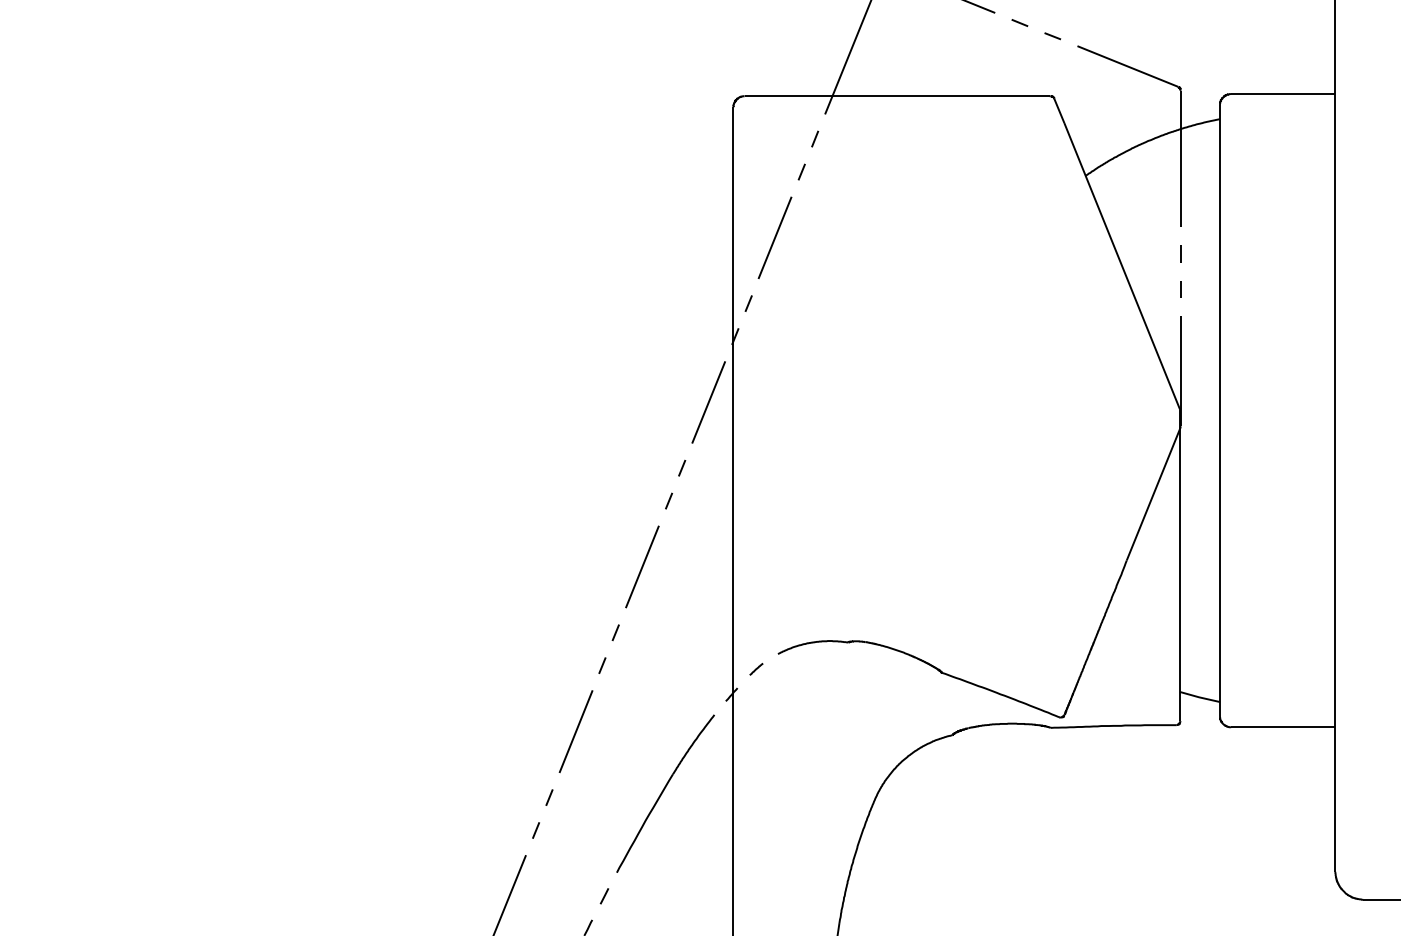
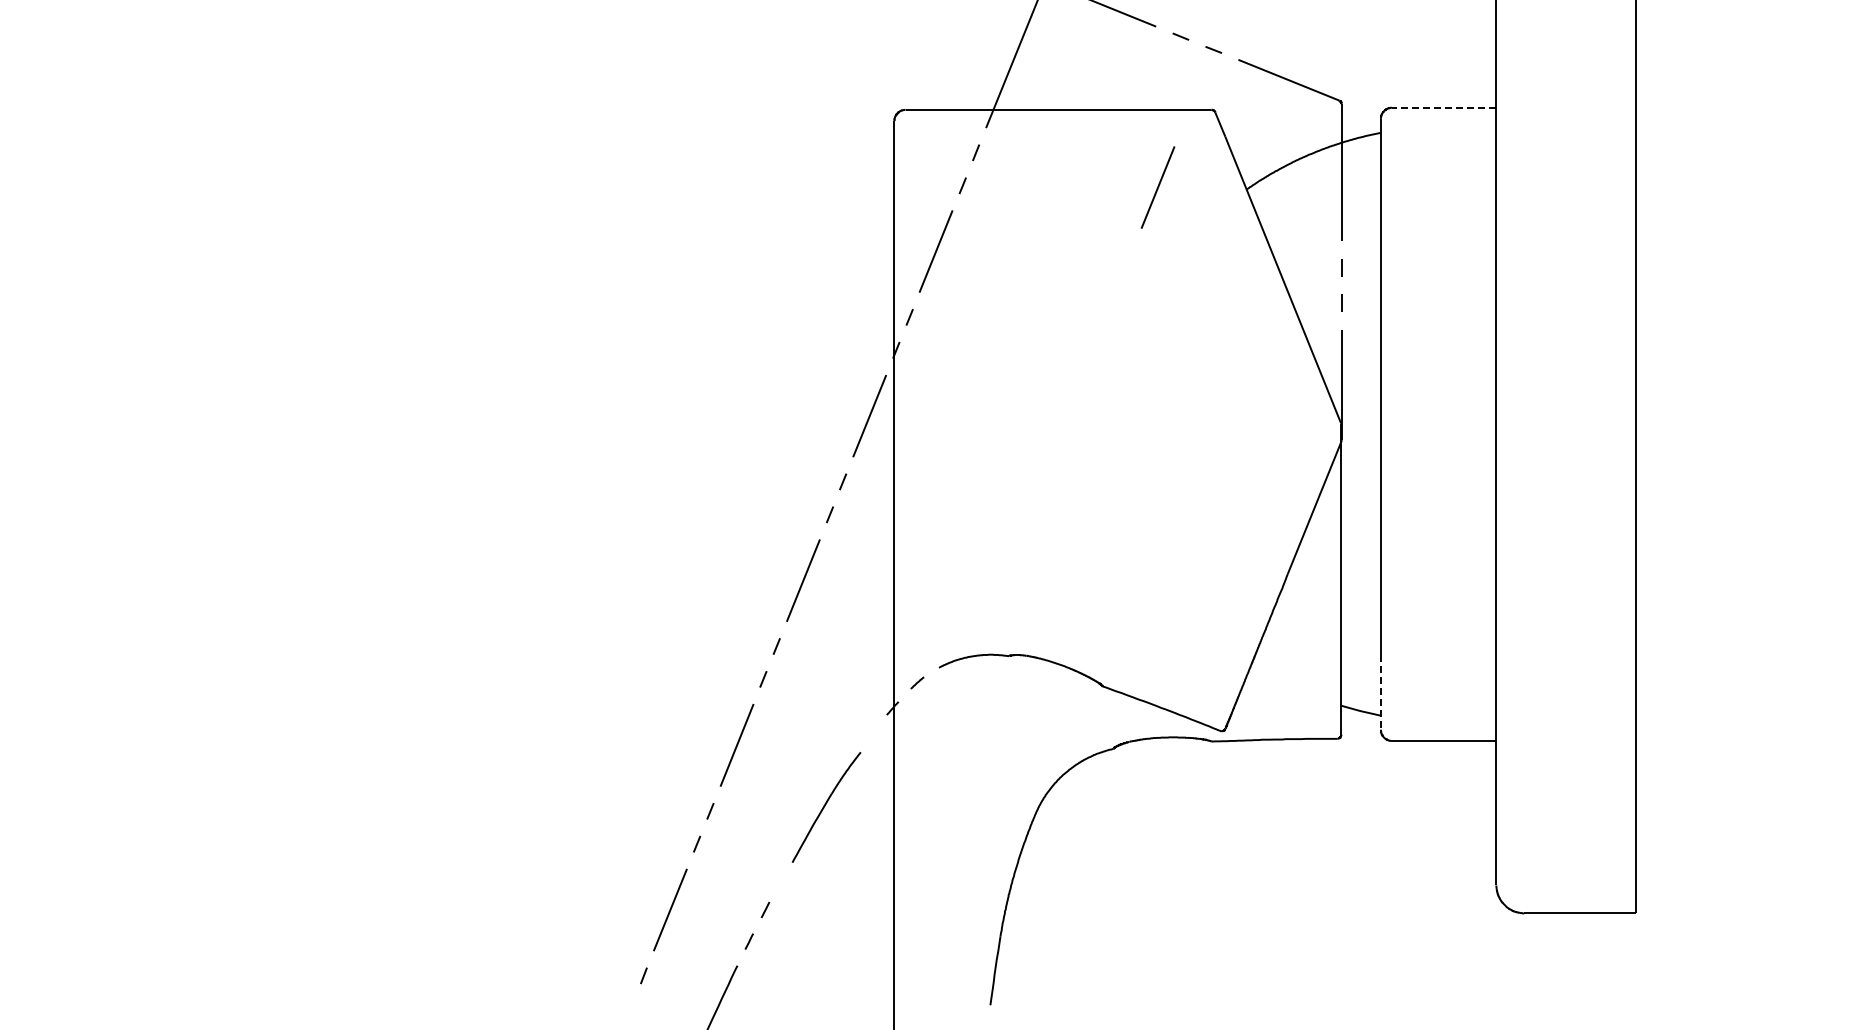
line: (1282, 93) -> (1443, 107), solid -> dashed
line: (996, 173) -> (1157, 187), added
line: (1219, 678) -> (1380, 692), solid -> dashed
part: (665, 793) -> (826, 807), size x0.7

